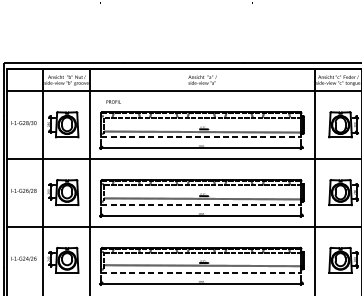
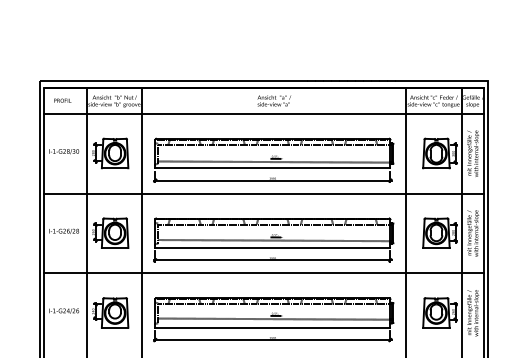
text: (113, 101) -> (62, 100), moved
line: (201, 137) -> (272, 168), dashed -> solid
line: (201, 204) -> (272, 247), dashed -> solid
line: (201, 272) -> (272, 327), dashed -> solid

